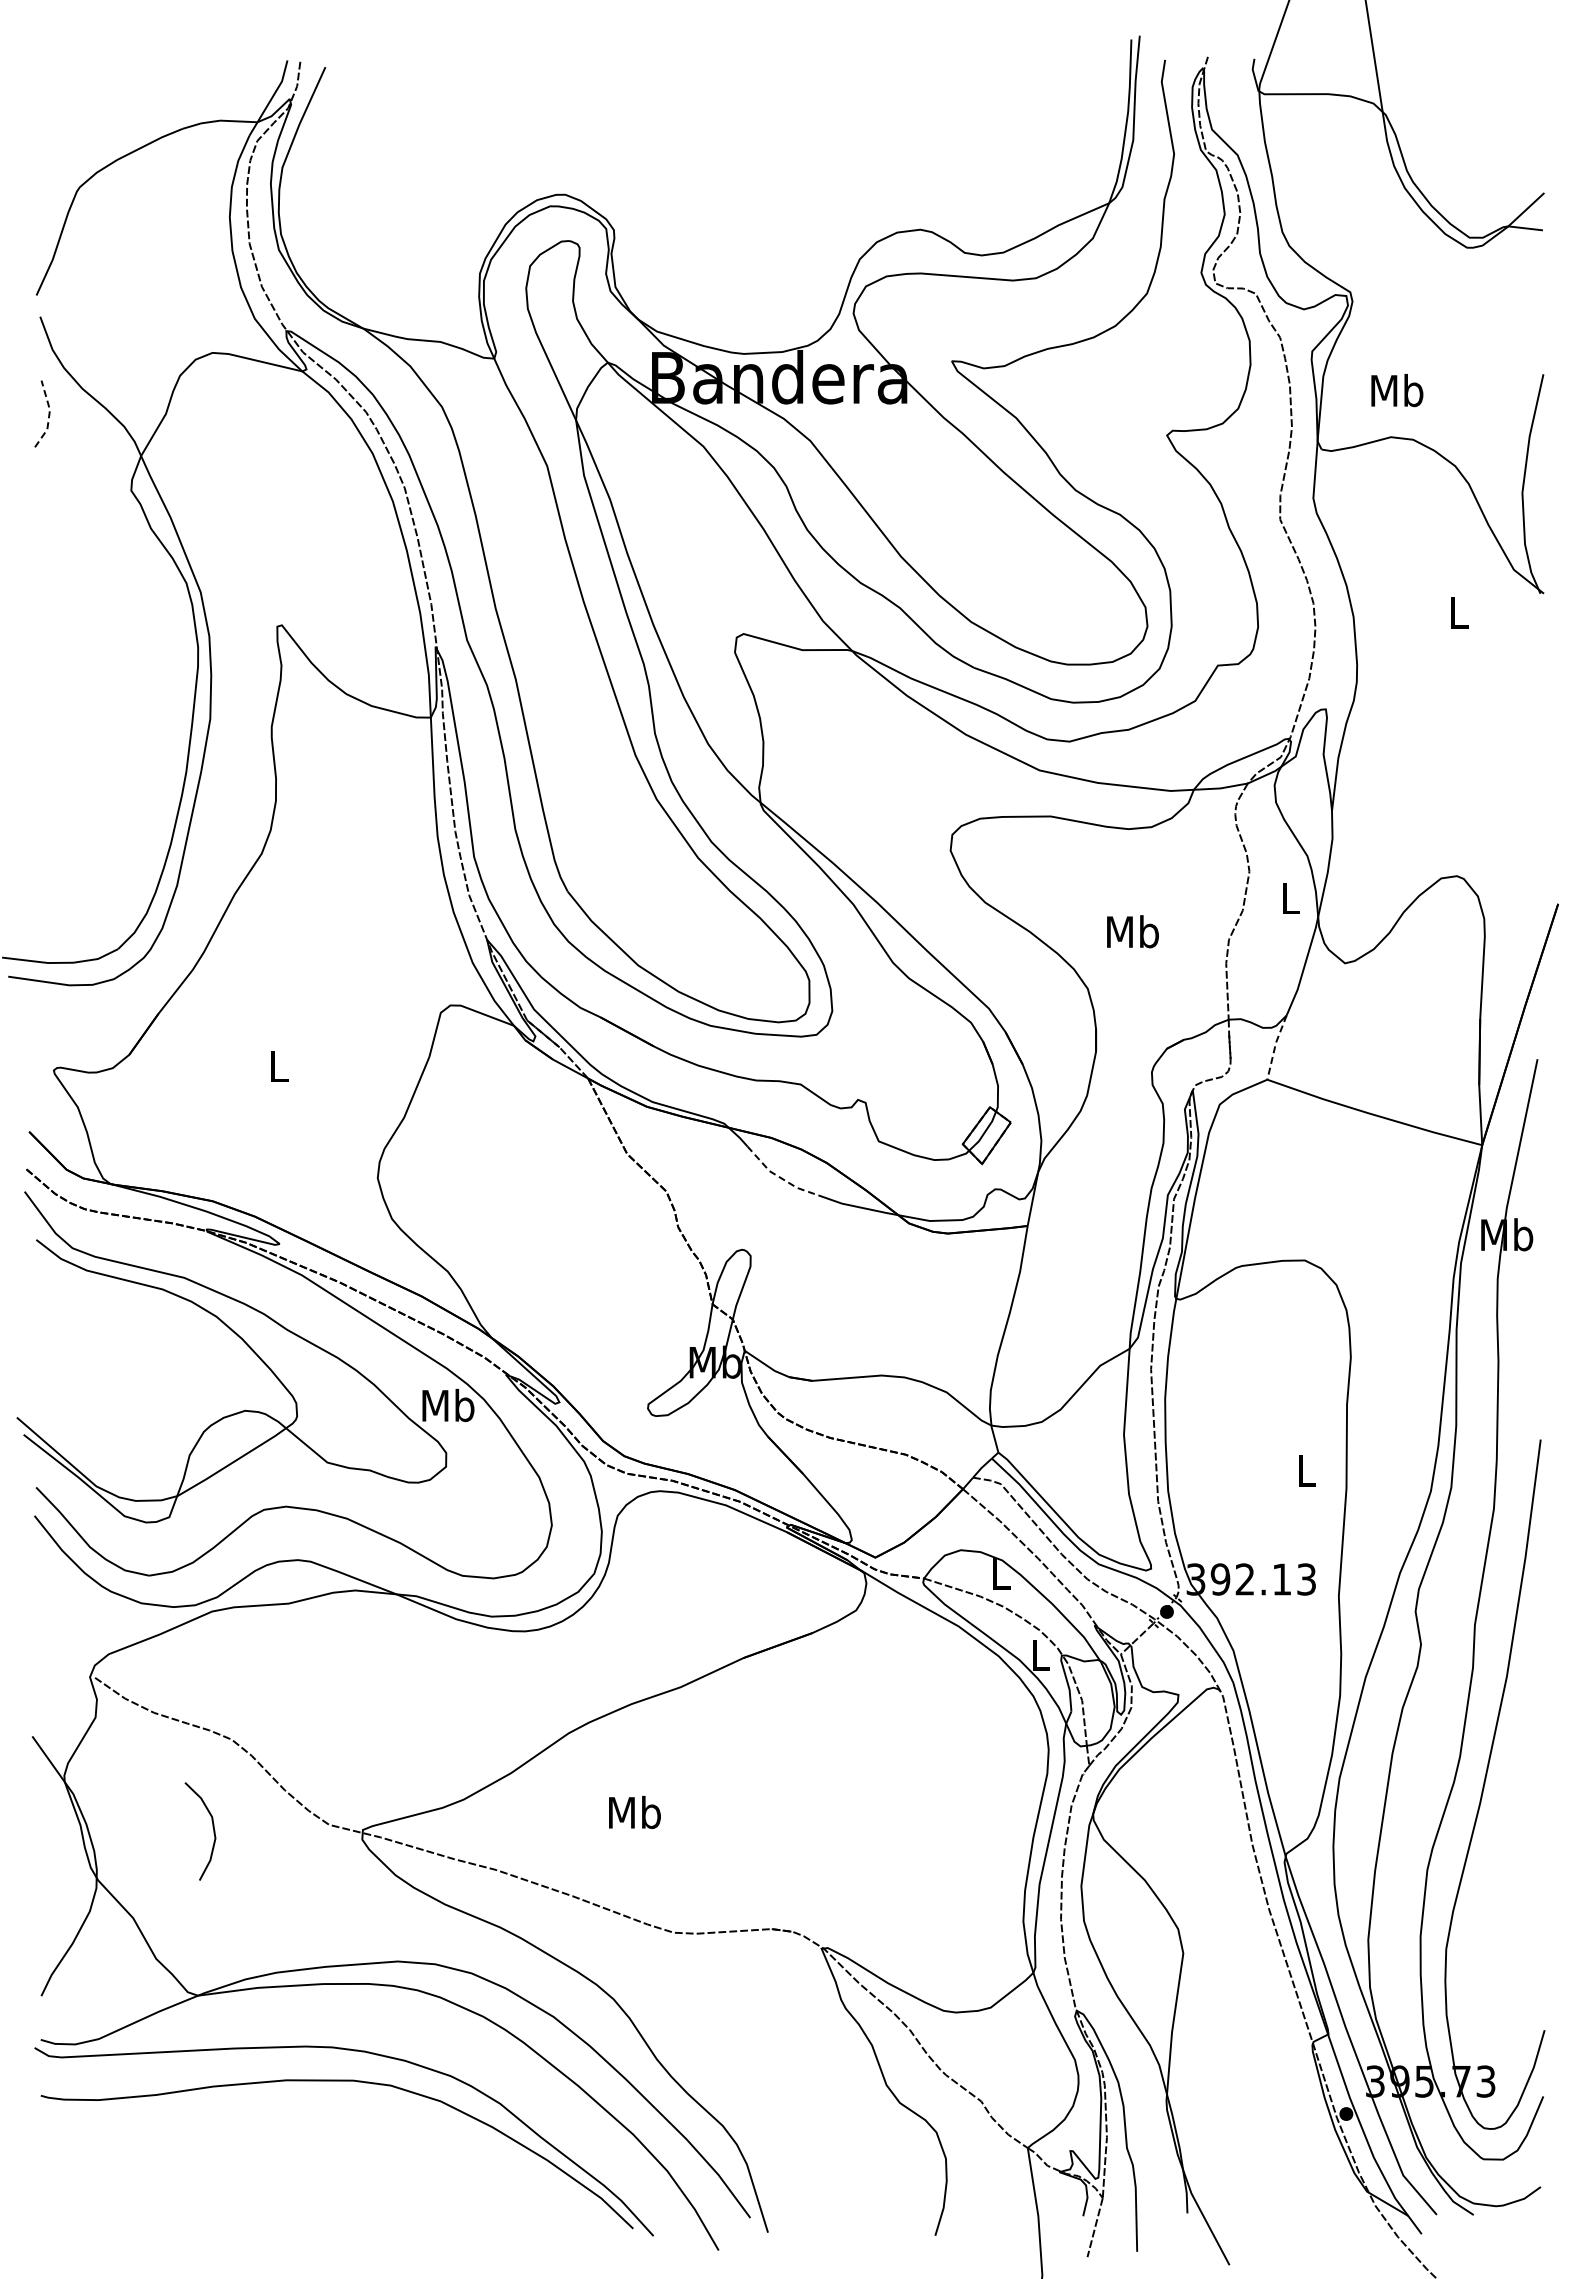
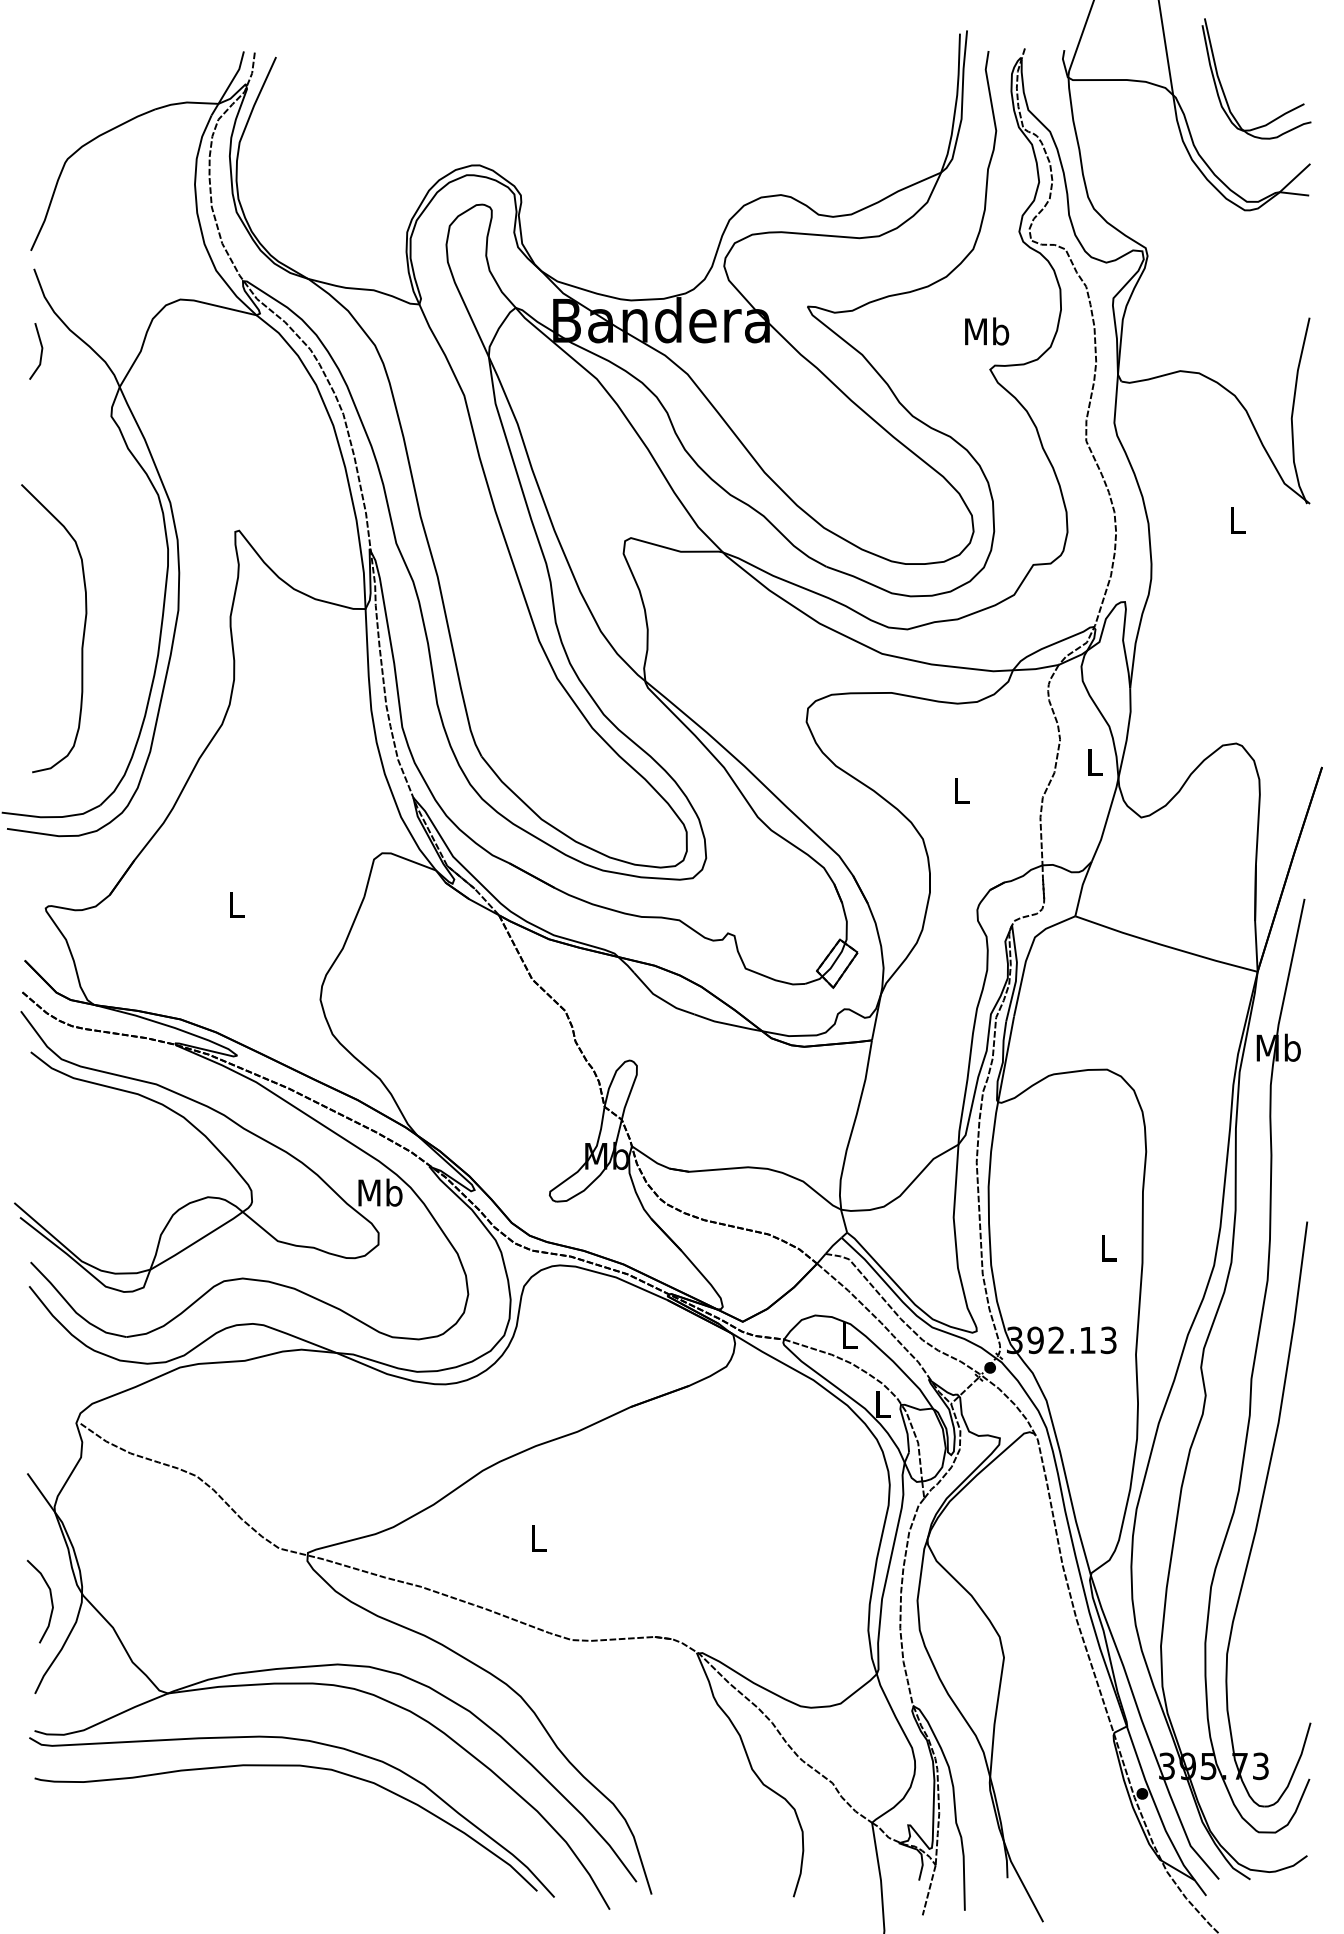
part: (1442, 106) -> (1223, 90), added
text: (1397, 390) -> (987, 331), moved
line: (49, 414) -> (41, 351), dashed -> solid
curve: (98, 740) -> (83, 628), added
text: (1132, 931) -> (960, 790), Mb -> L
line: (1275, 1046) -> (1082, 888), dashed -> solid
line: (778, 1176) -> (660, 998), dashed -> solid
text: (634, 1812) -> (538, 1538), Mb -> L
curve: (212, 1827) -> (50, 1598), moved

